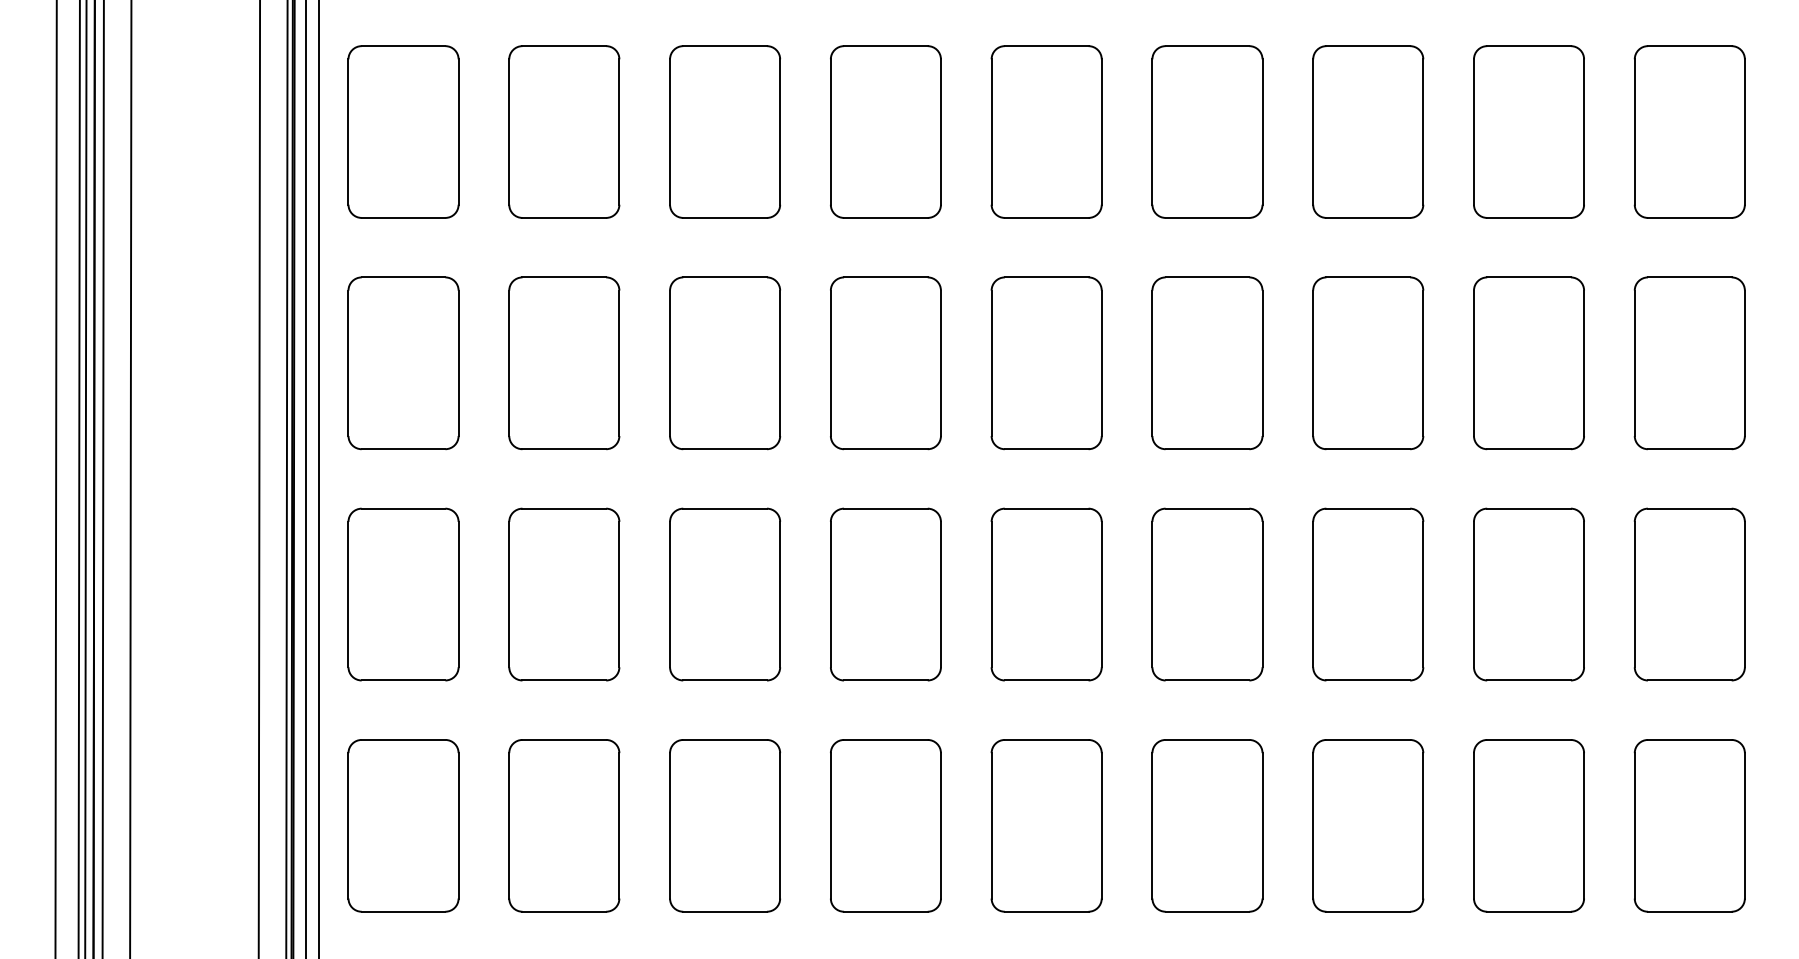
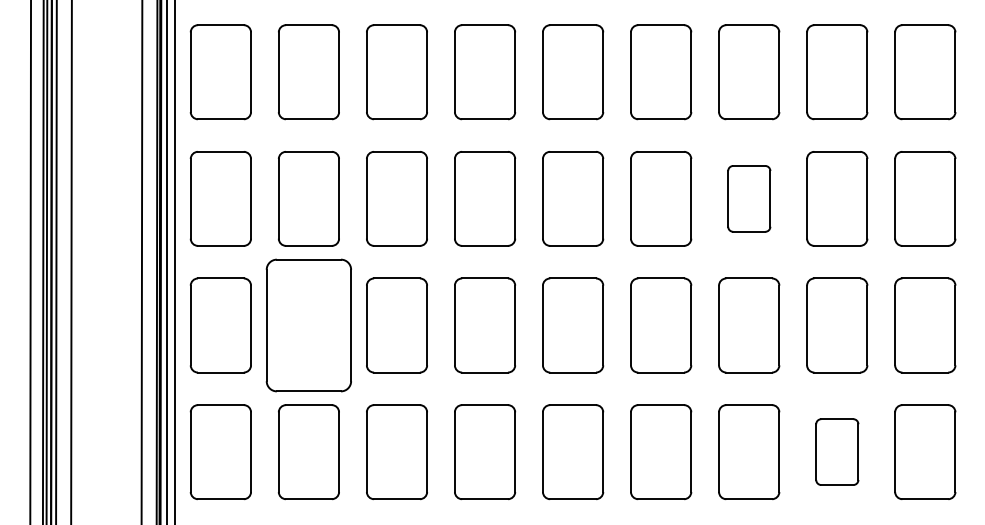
part: (1368, 362) -> (749, 198), size x0.7
part: (563, 594) -> (308, 325), size x1.4
part: (1529, 824) -> (837, 451), size x0.7

